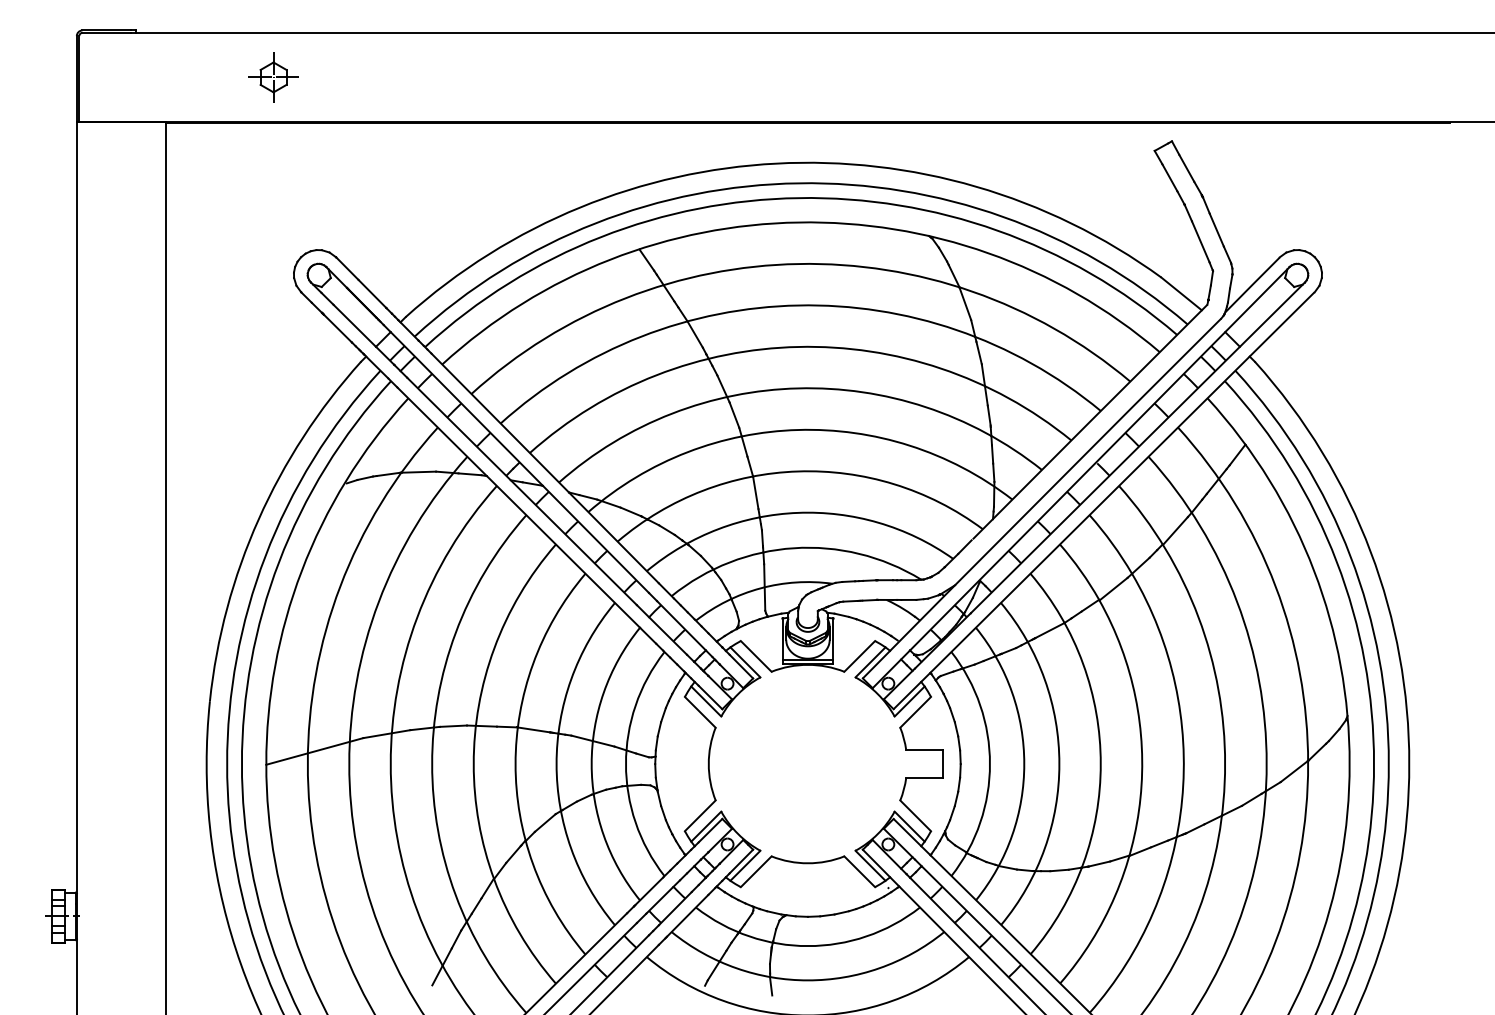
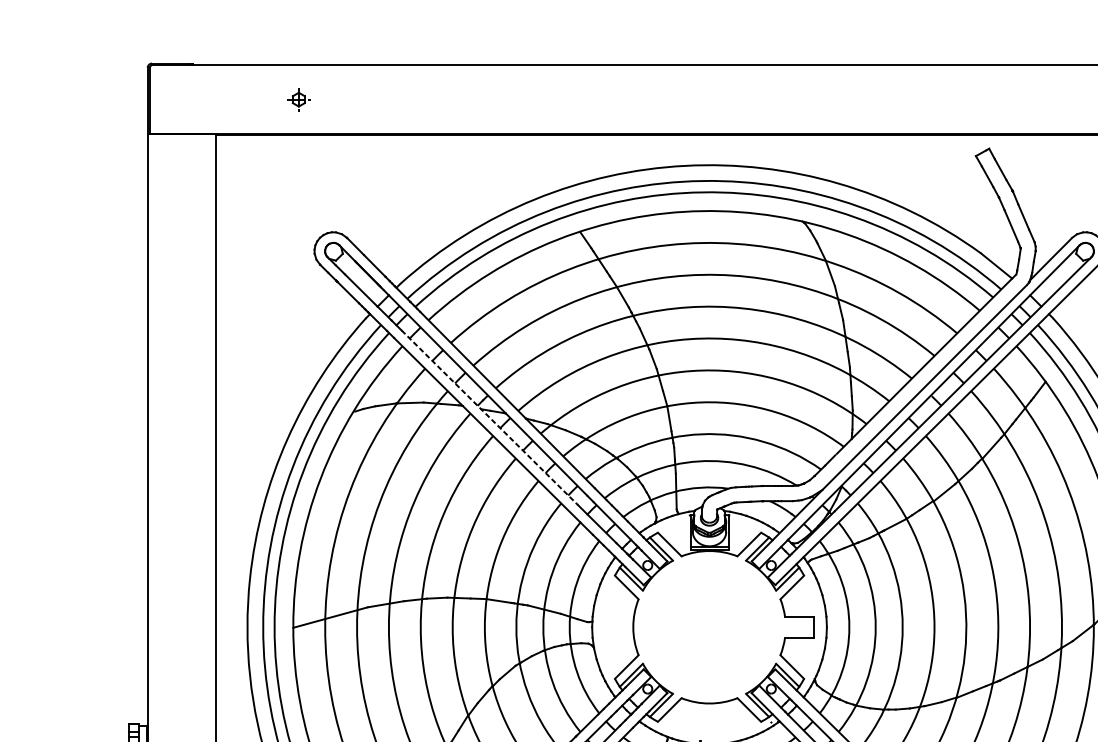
part: (273, 77) -> (298, 99), size x0.6
line: (522, 491) -> (490, 417), solid -> dashed

